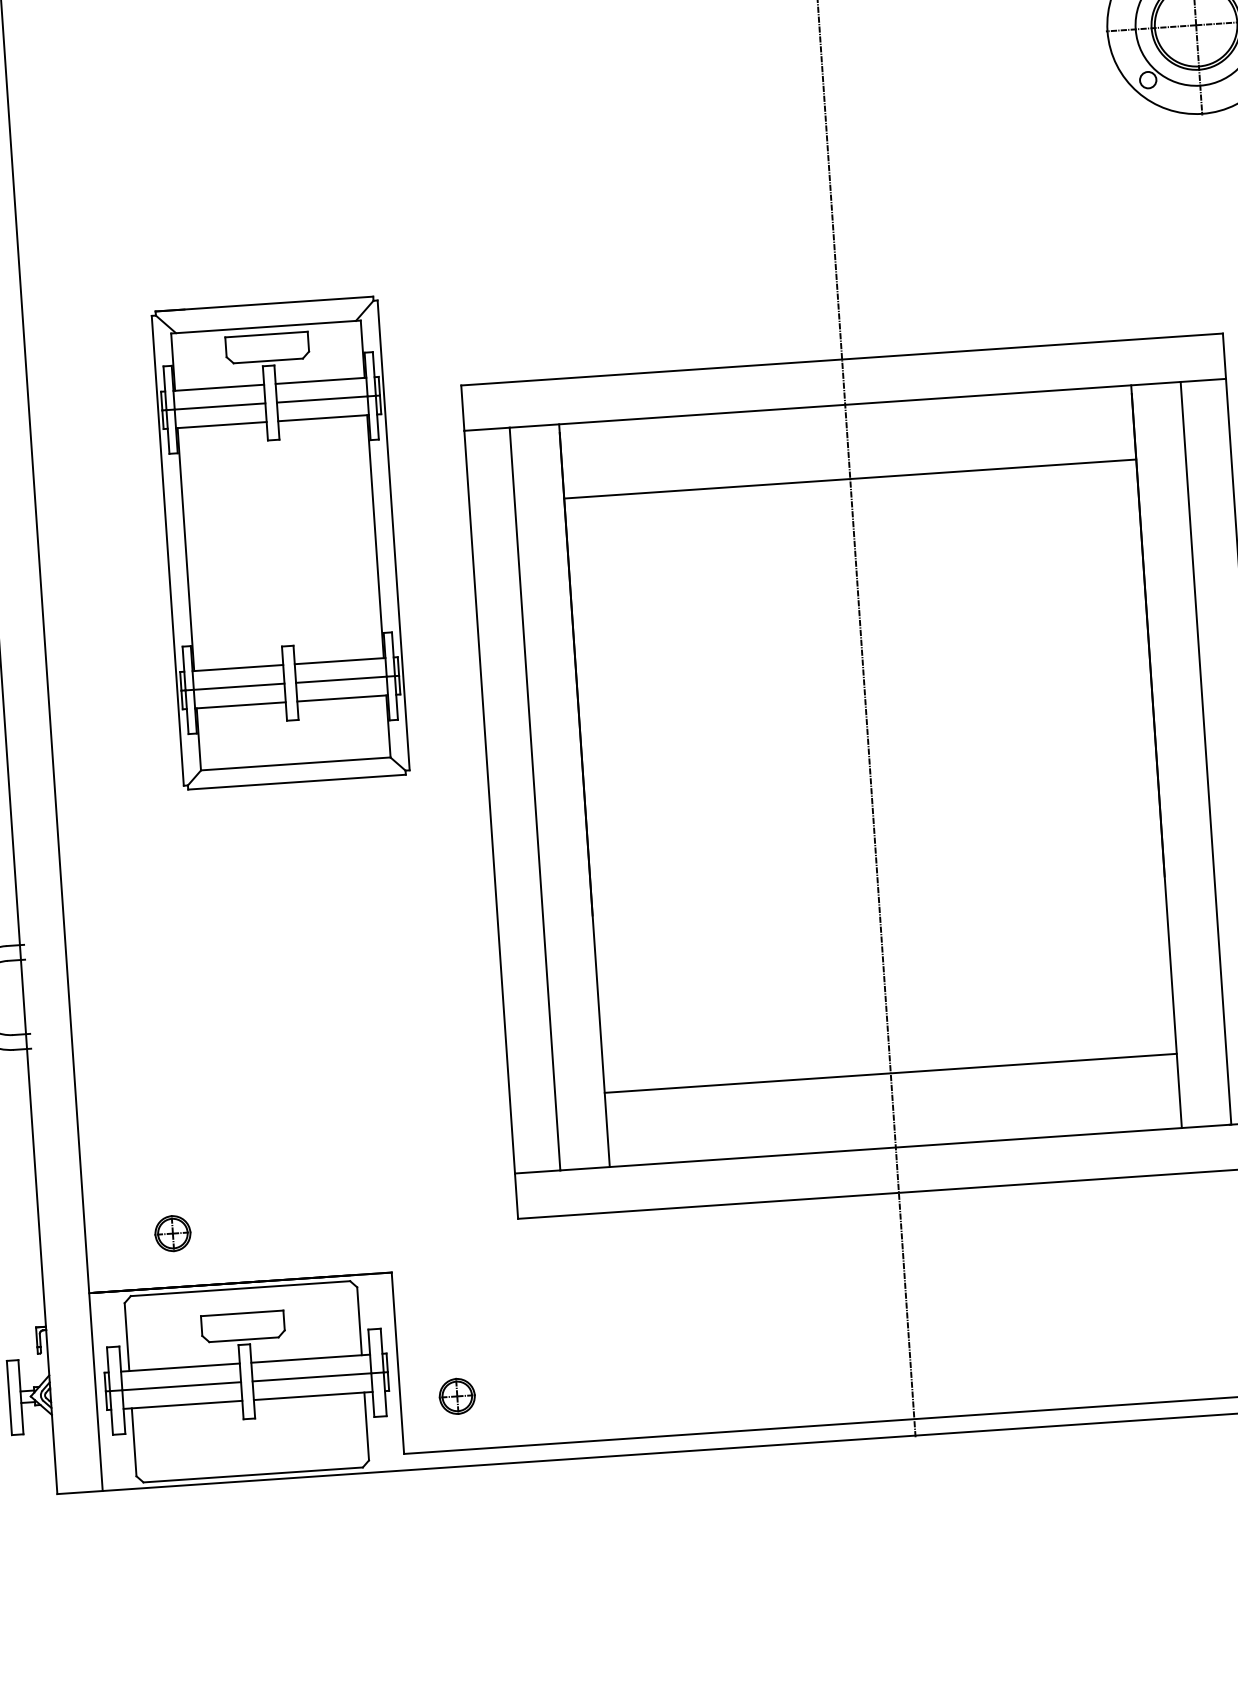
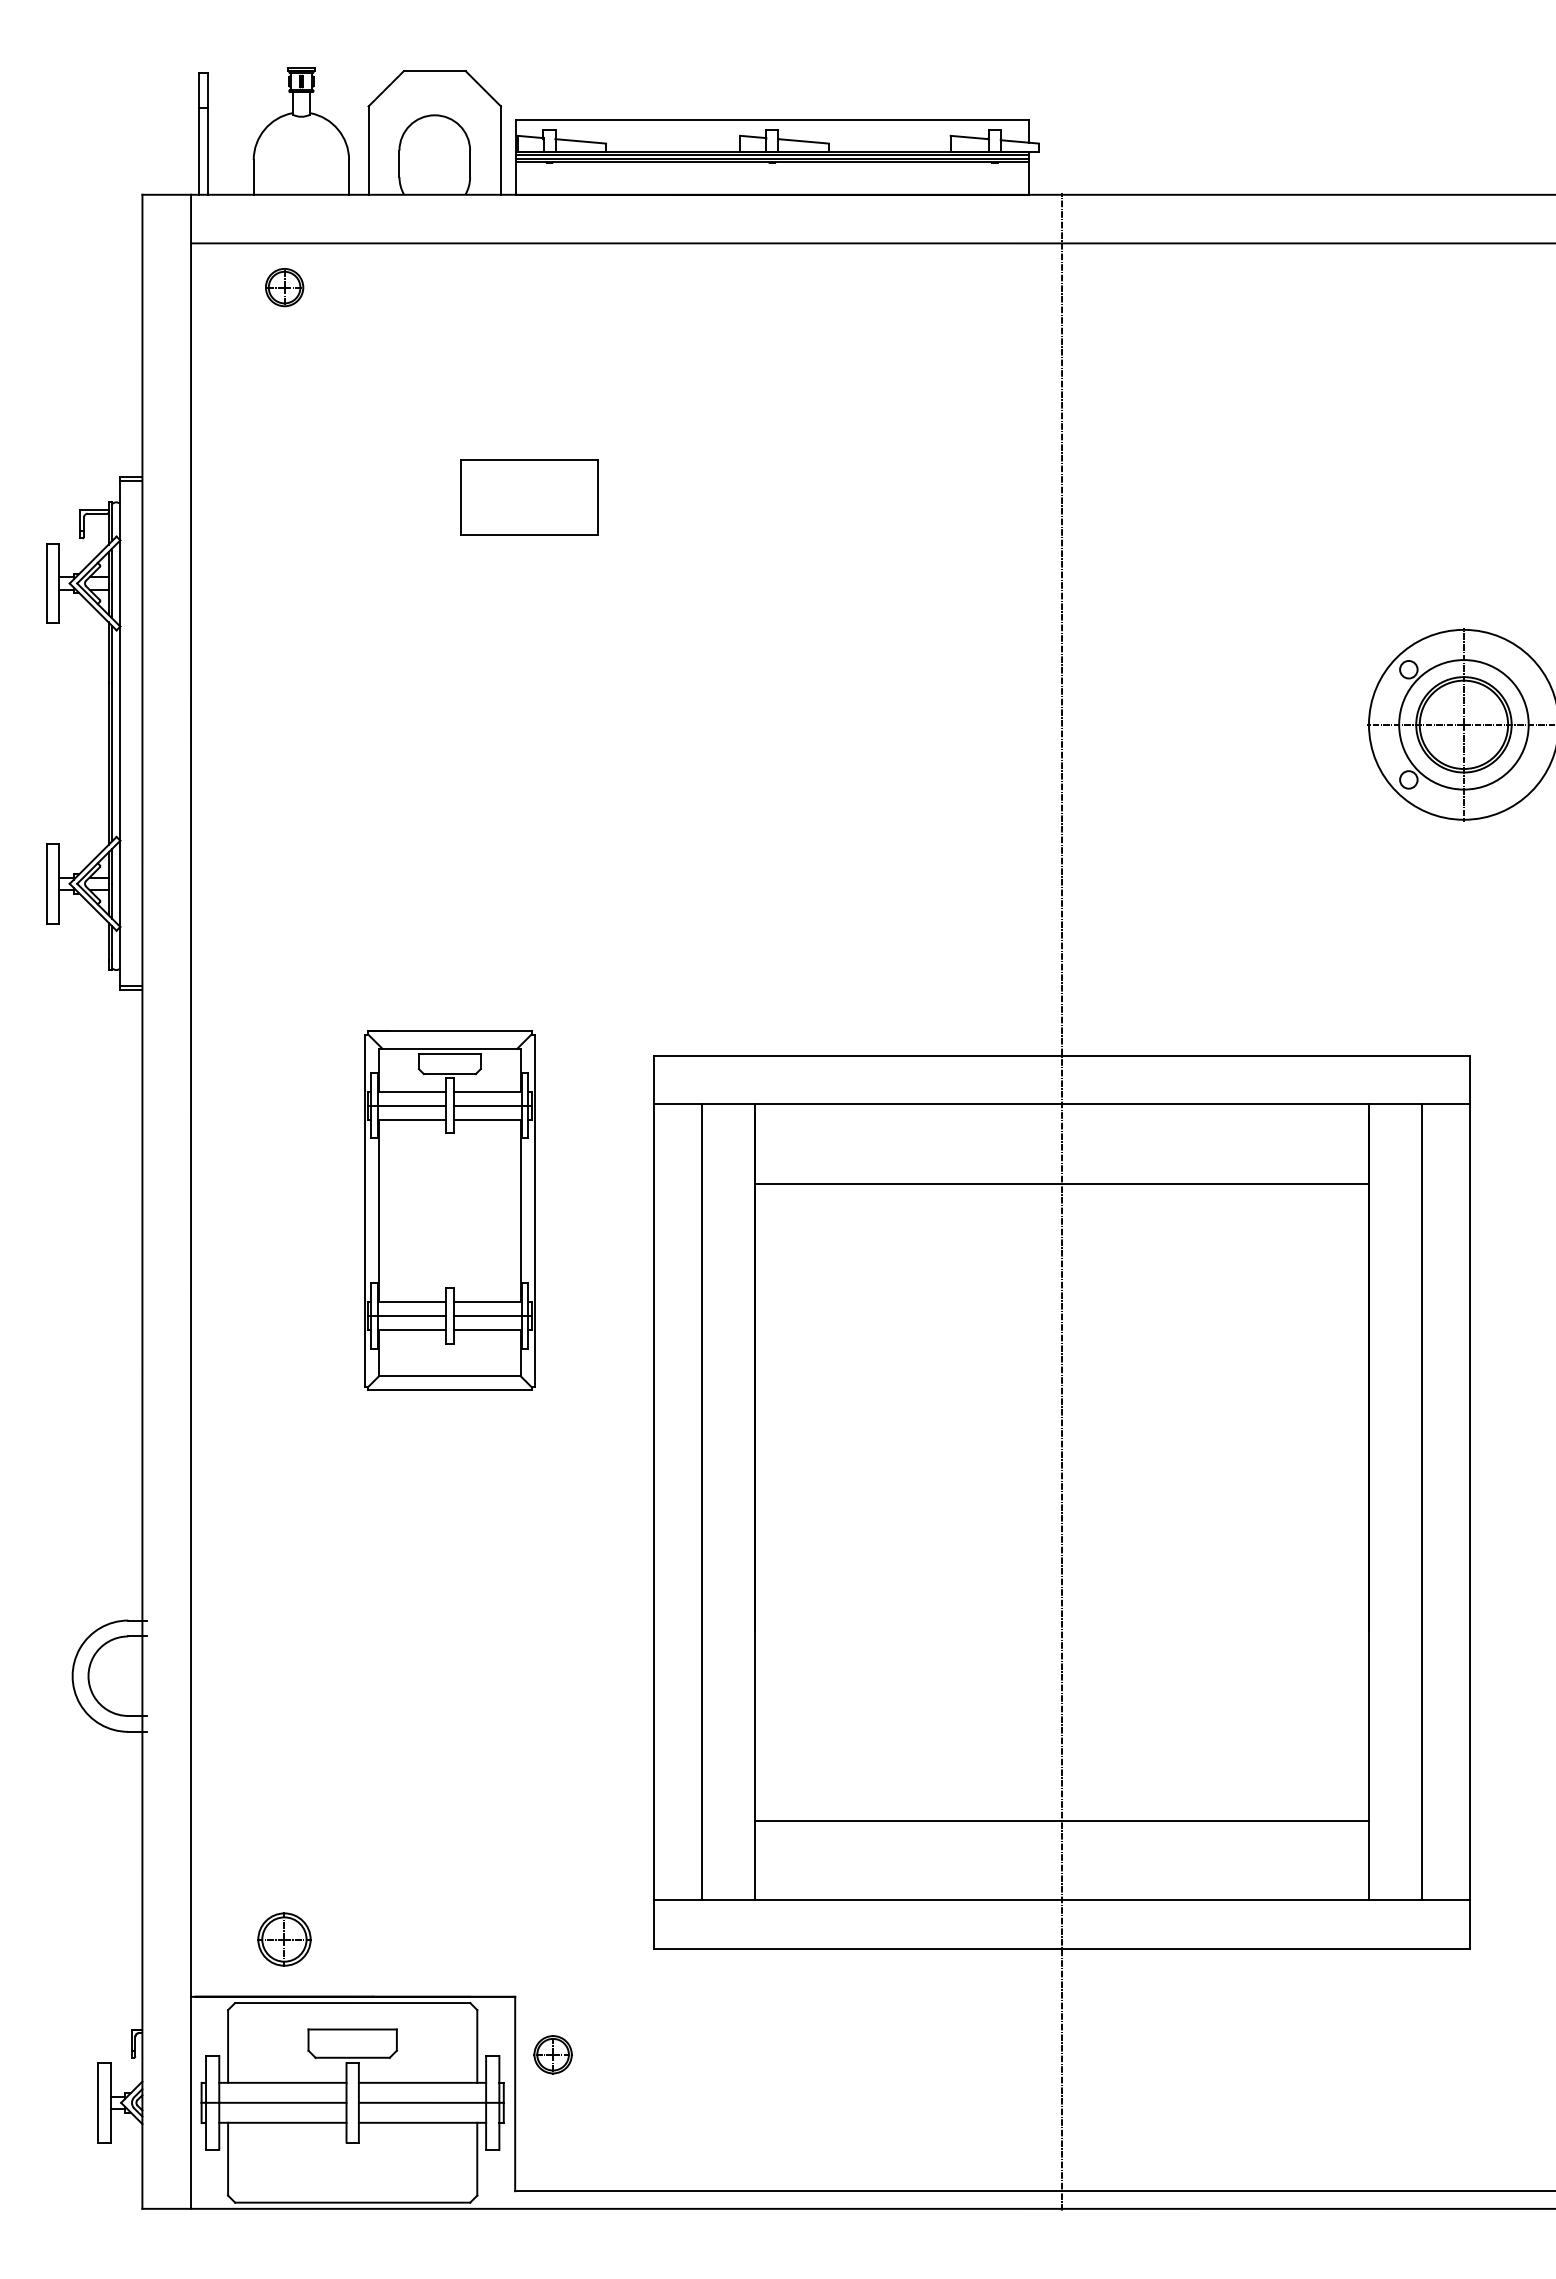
part: (280, 542) -> (449, 1210), size x0.7
part: (172, 1232) -> (284, 1938), size x1.4
part: (456, 1396) -> (552, 2054), moved

